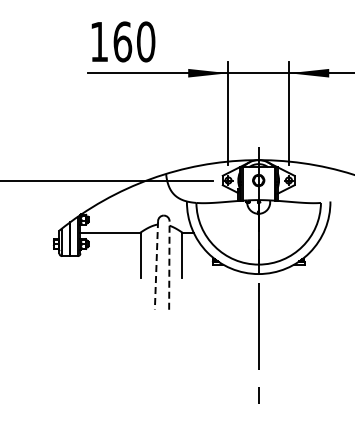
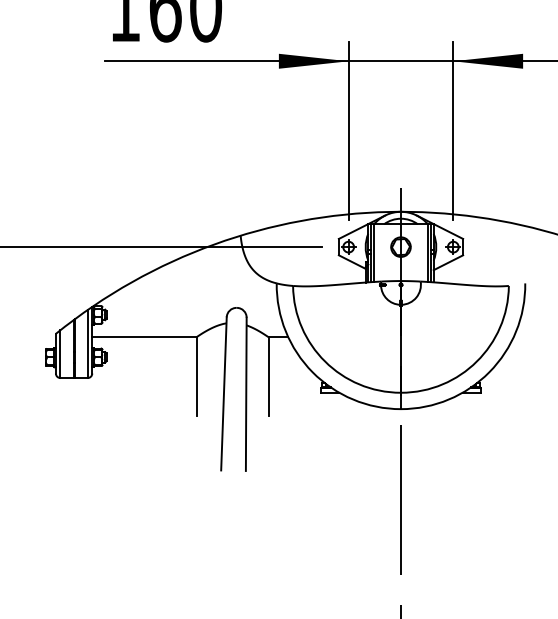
line: (156, 265) -> (223, 394), dashed -> solid
line: (169, 265) -> (246, 394), dashed -> solid

